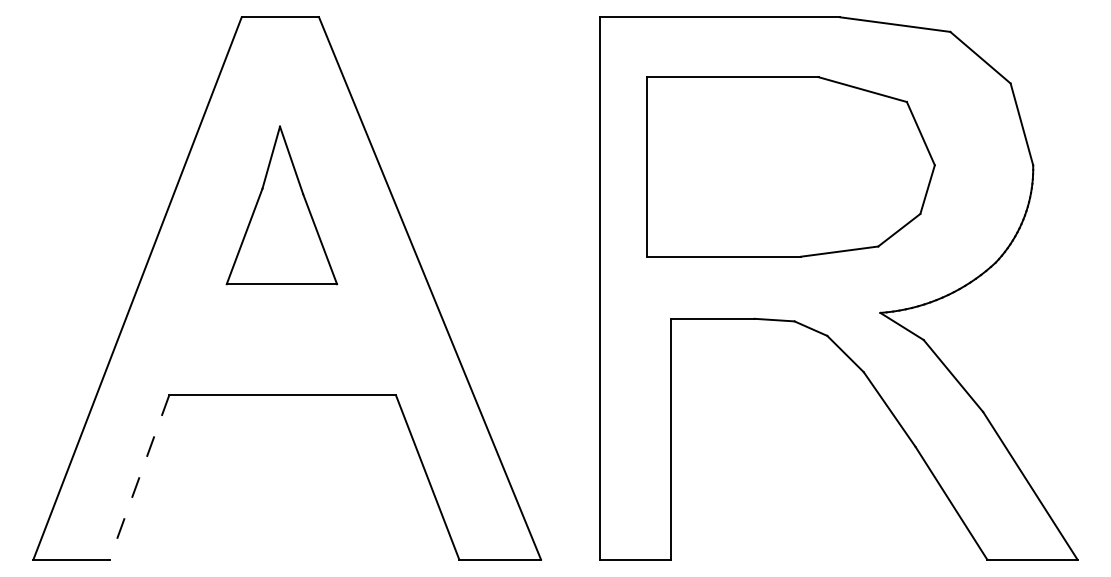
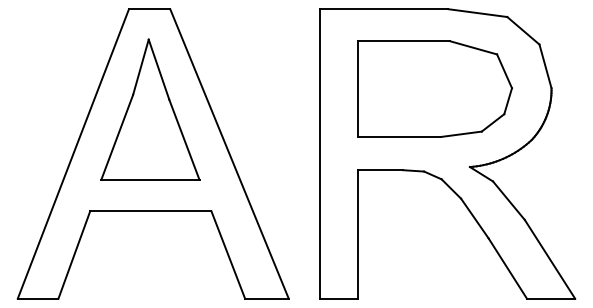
part: (791, 165) -> (435, 88), moved
part: (282, 205) -> (150, 109), size x1.67
line: (139, 476) -> (74, 254), dashed -> solid

